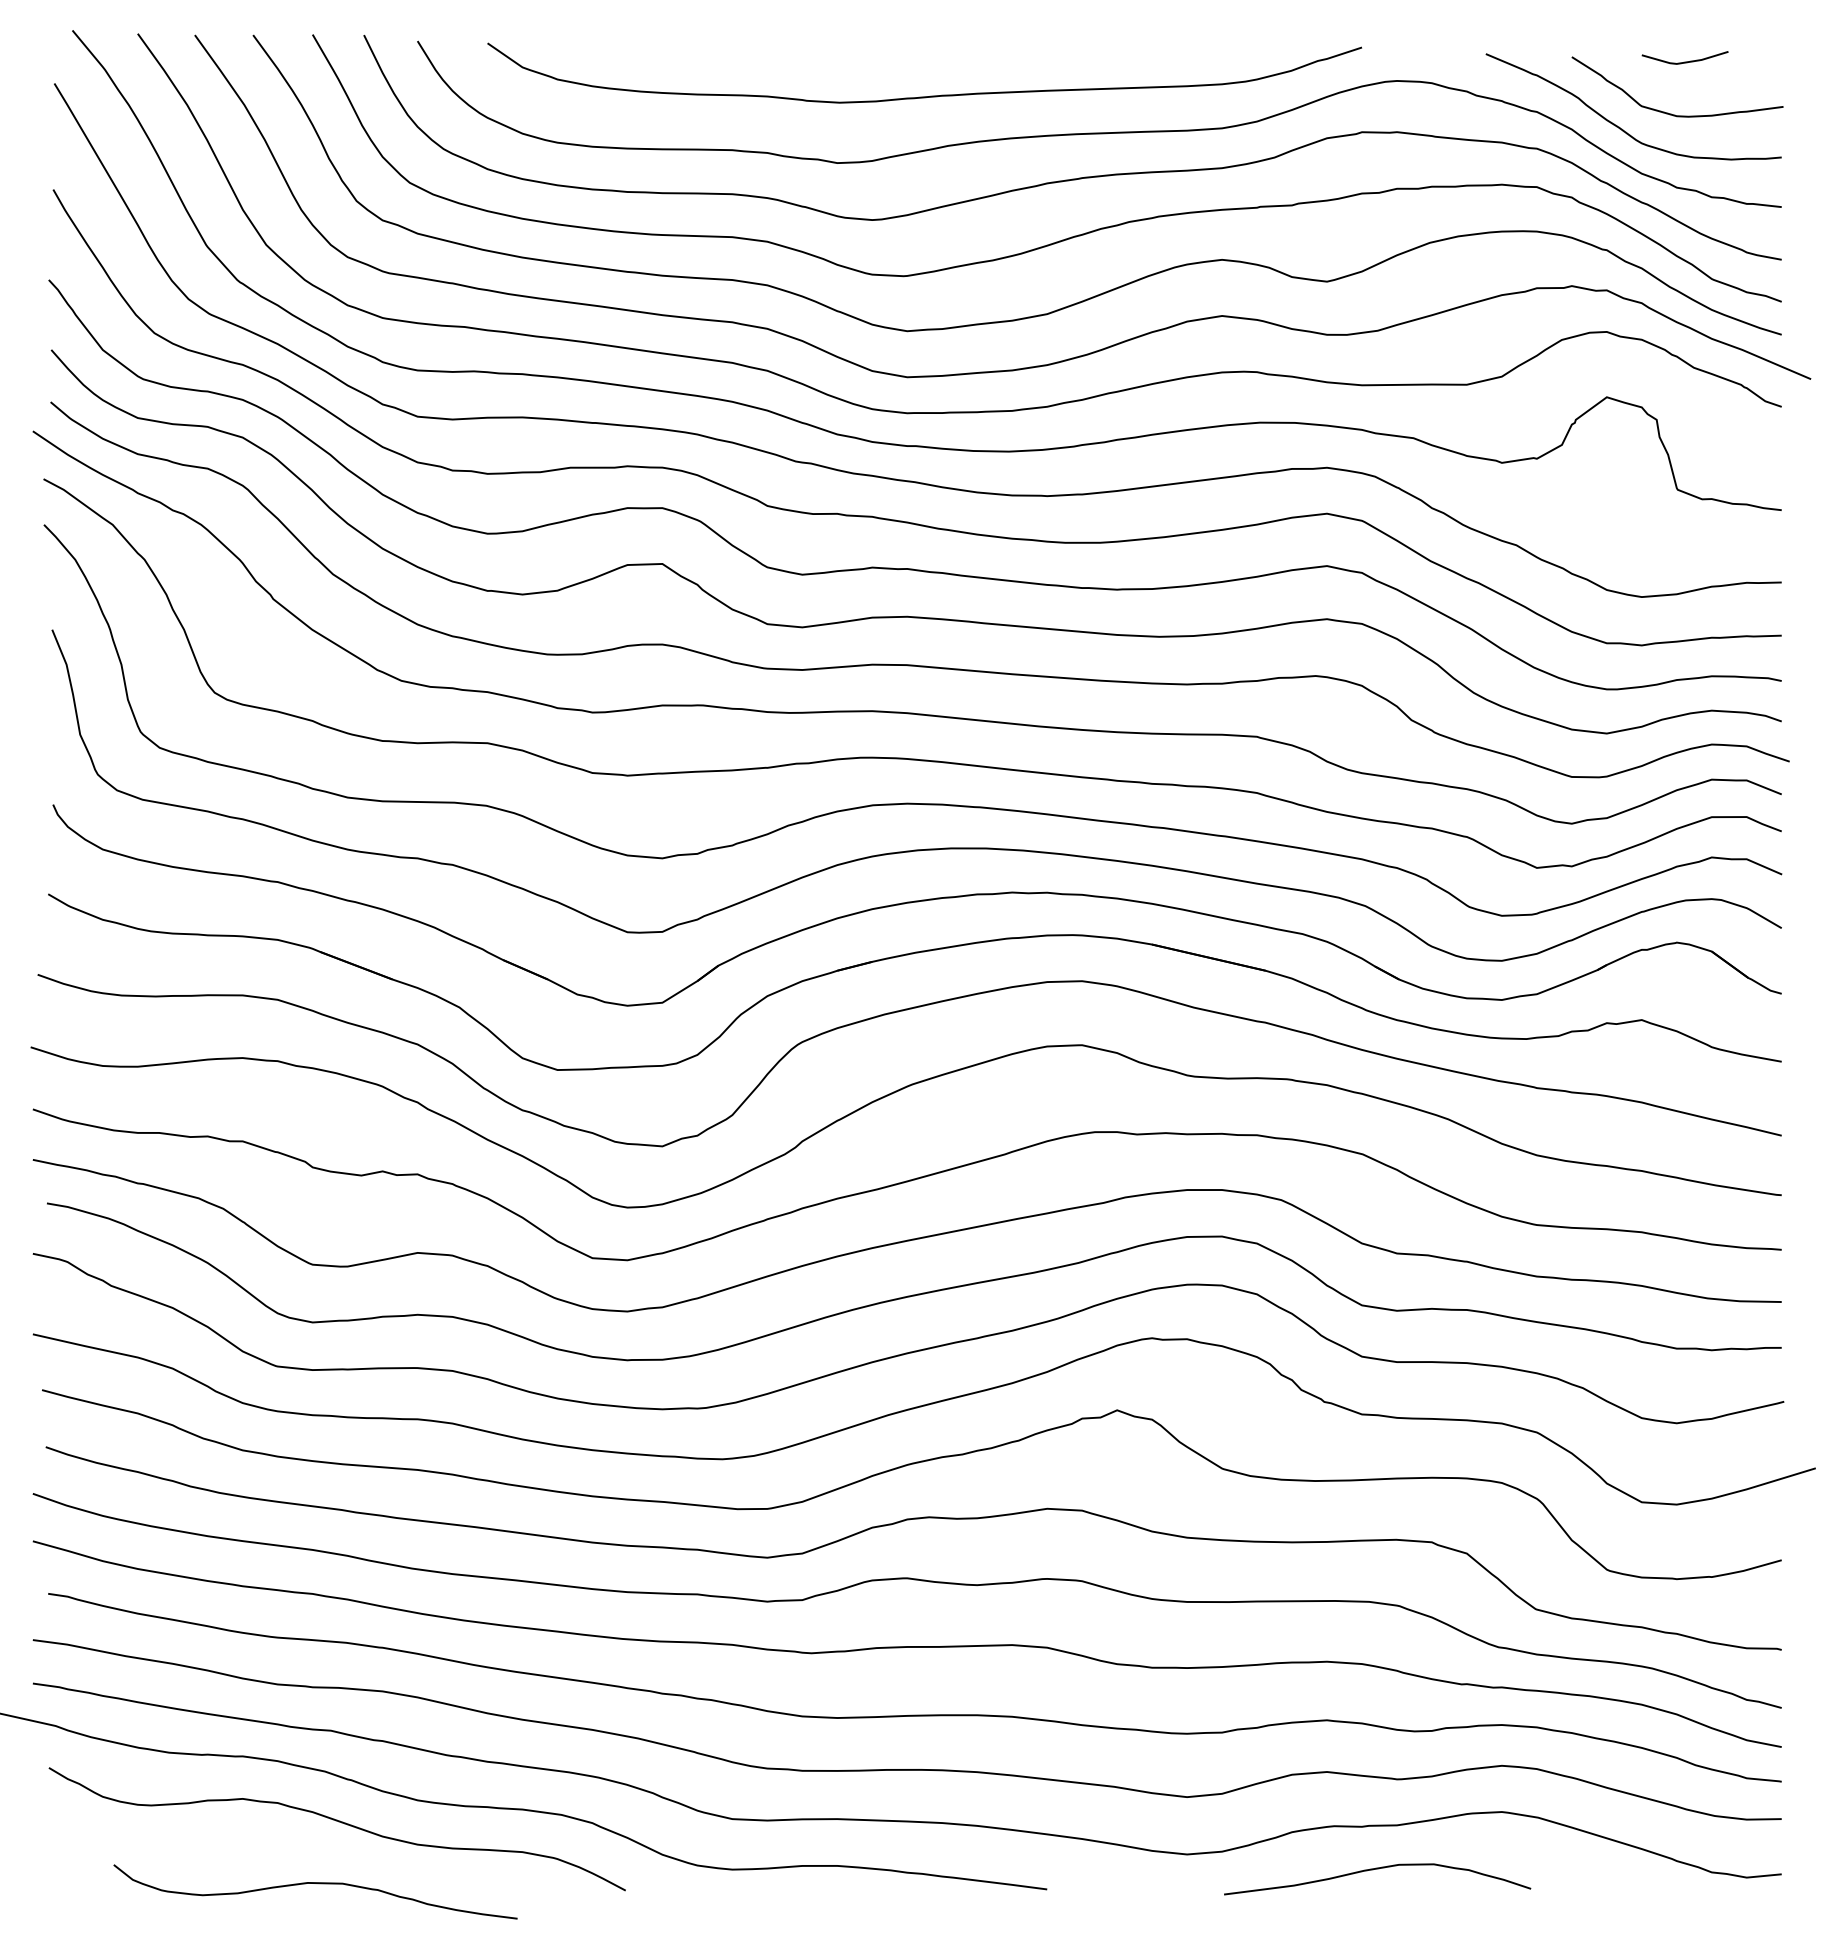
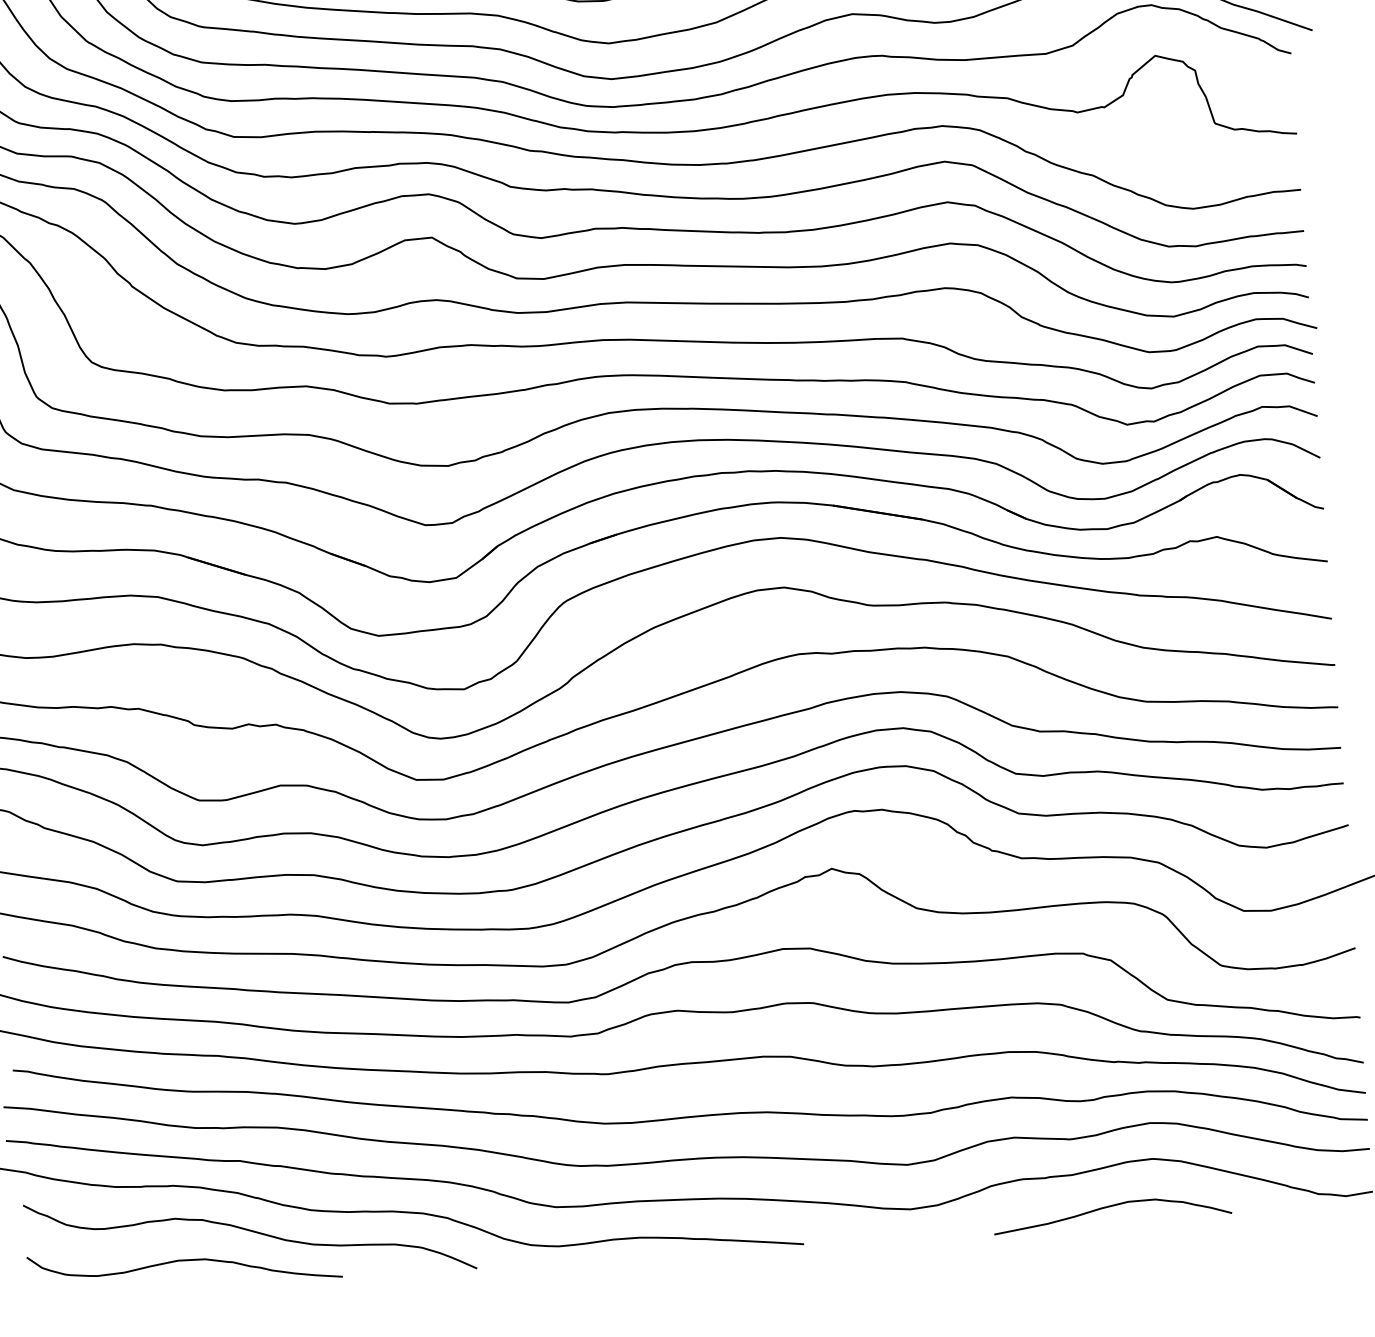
curve: (1373, 1870) -> (1108, 1207), moved
curve: (318, 1884) -> (186, 1261), moved

